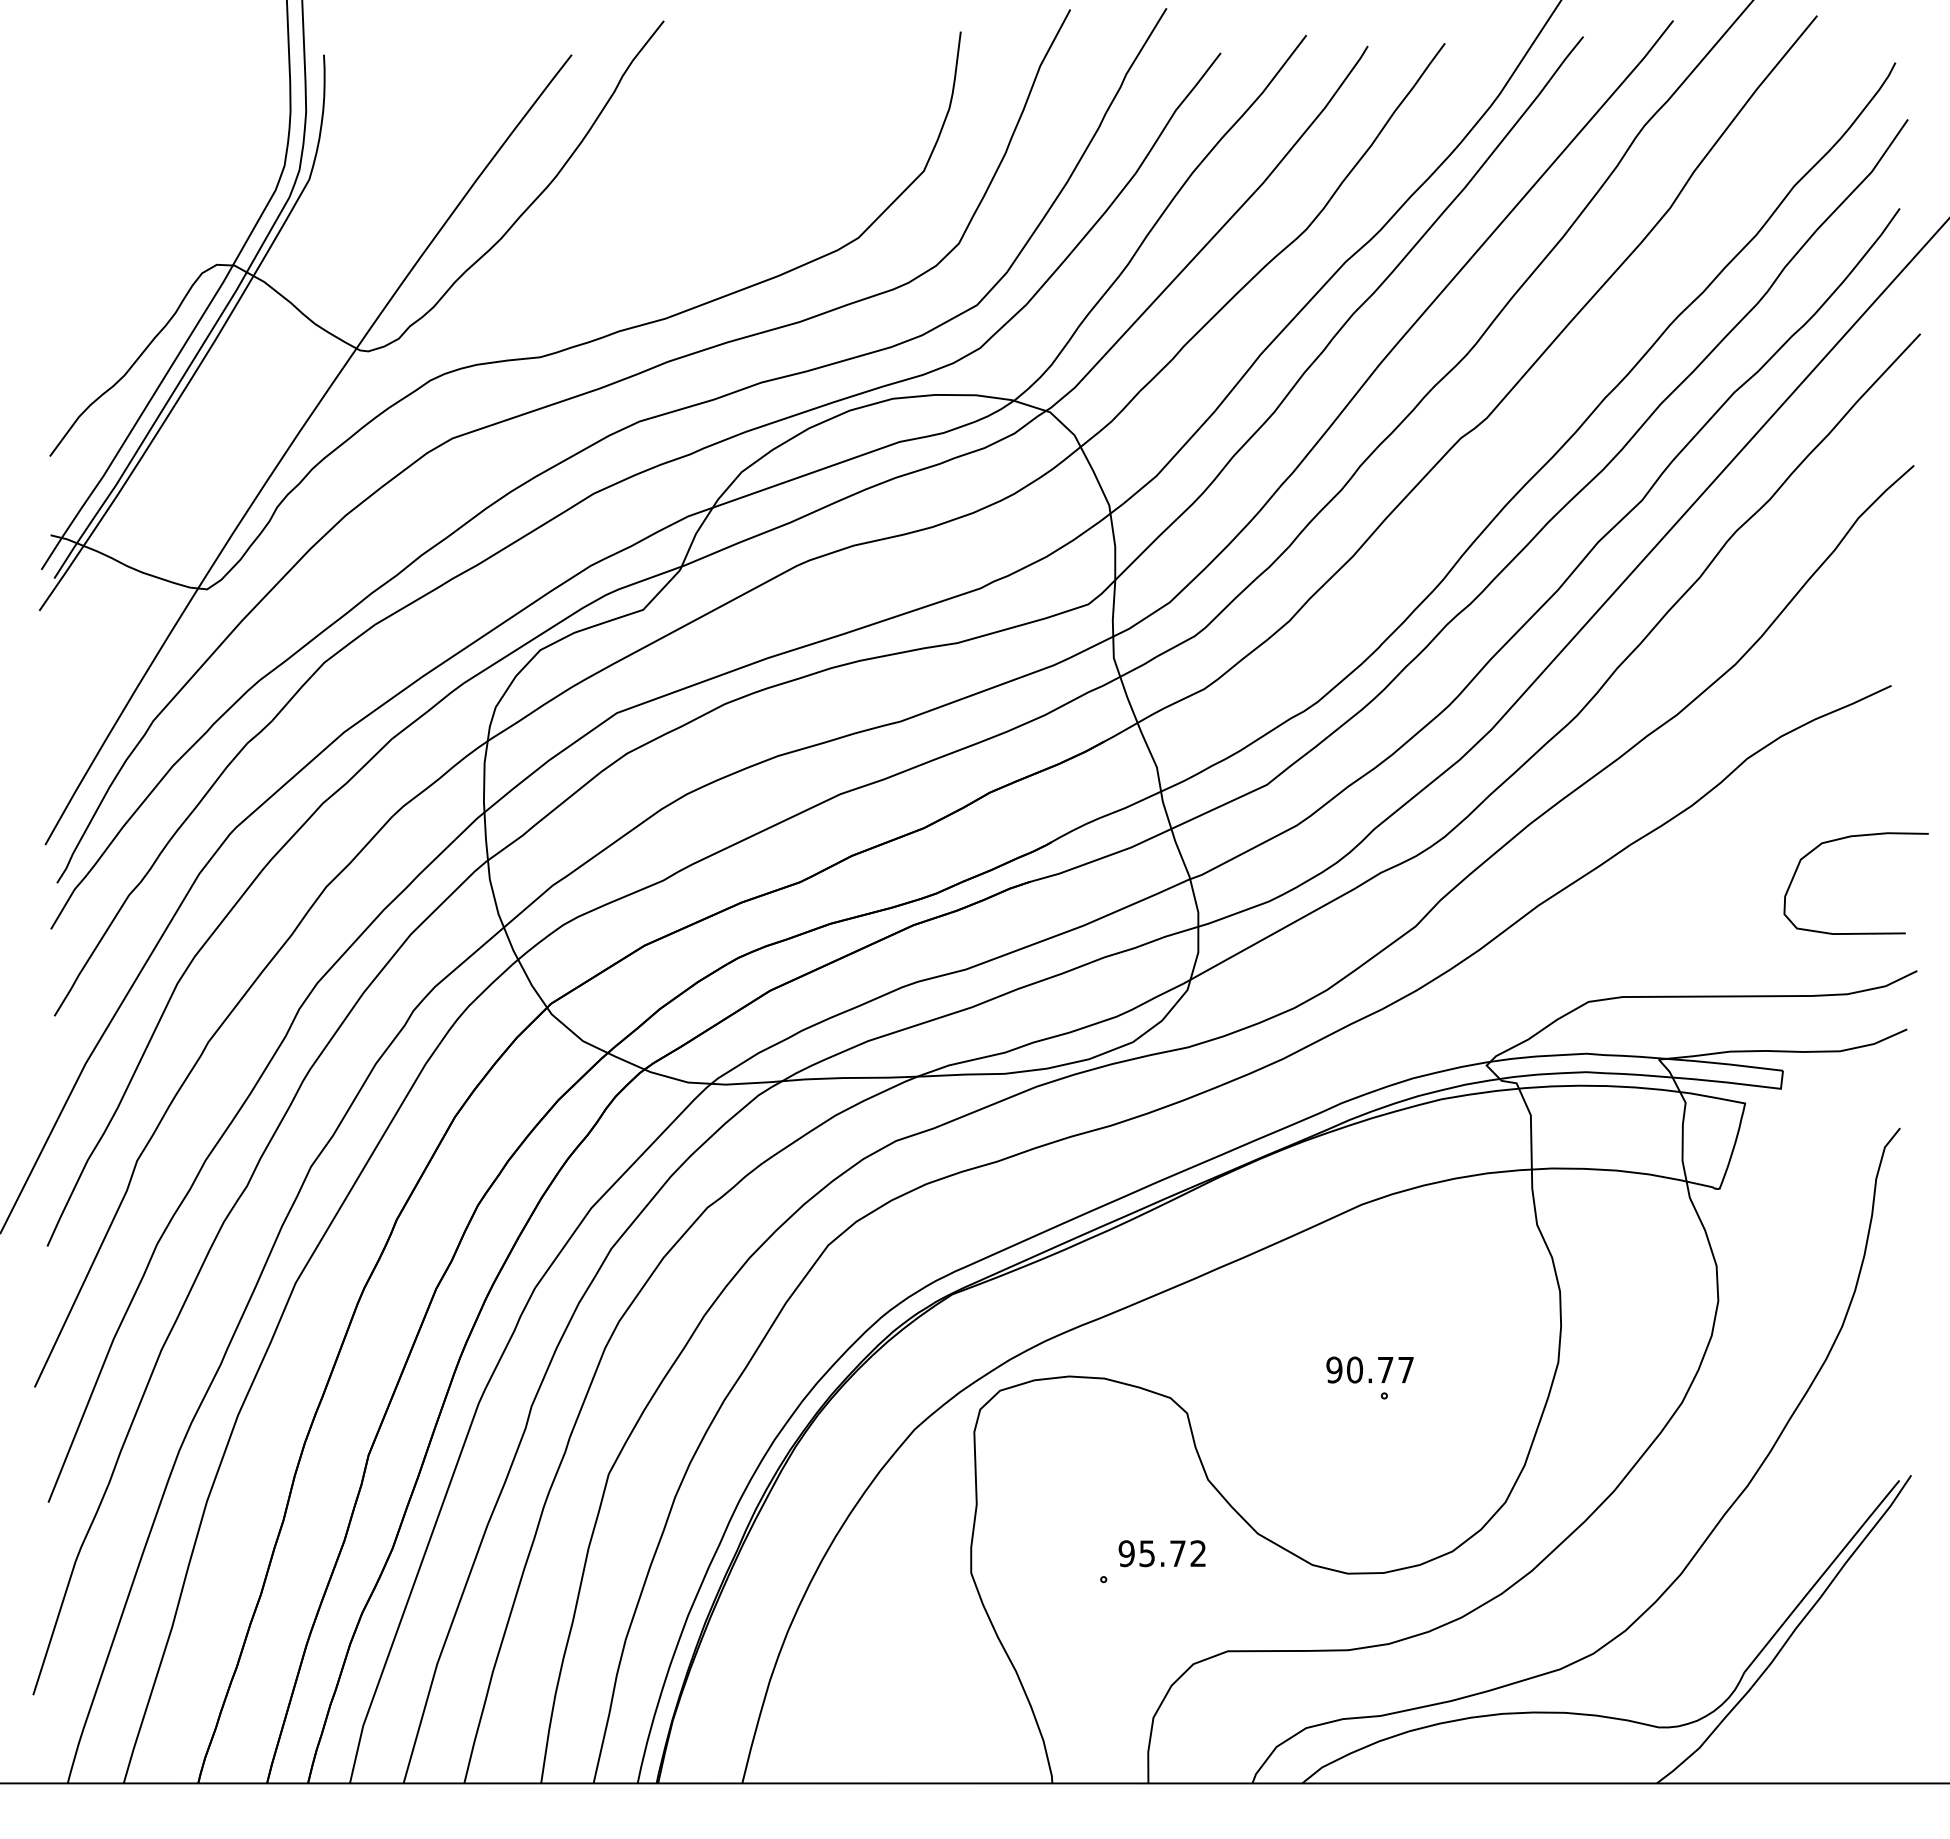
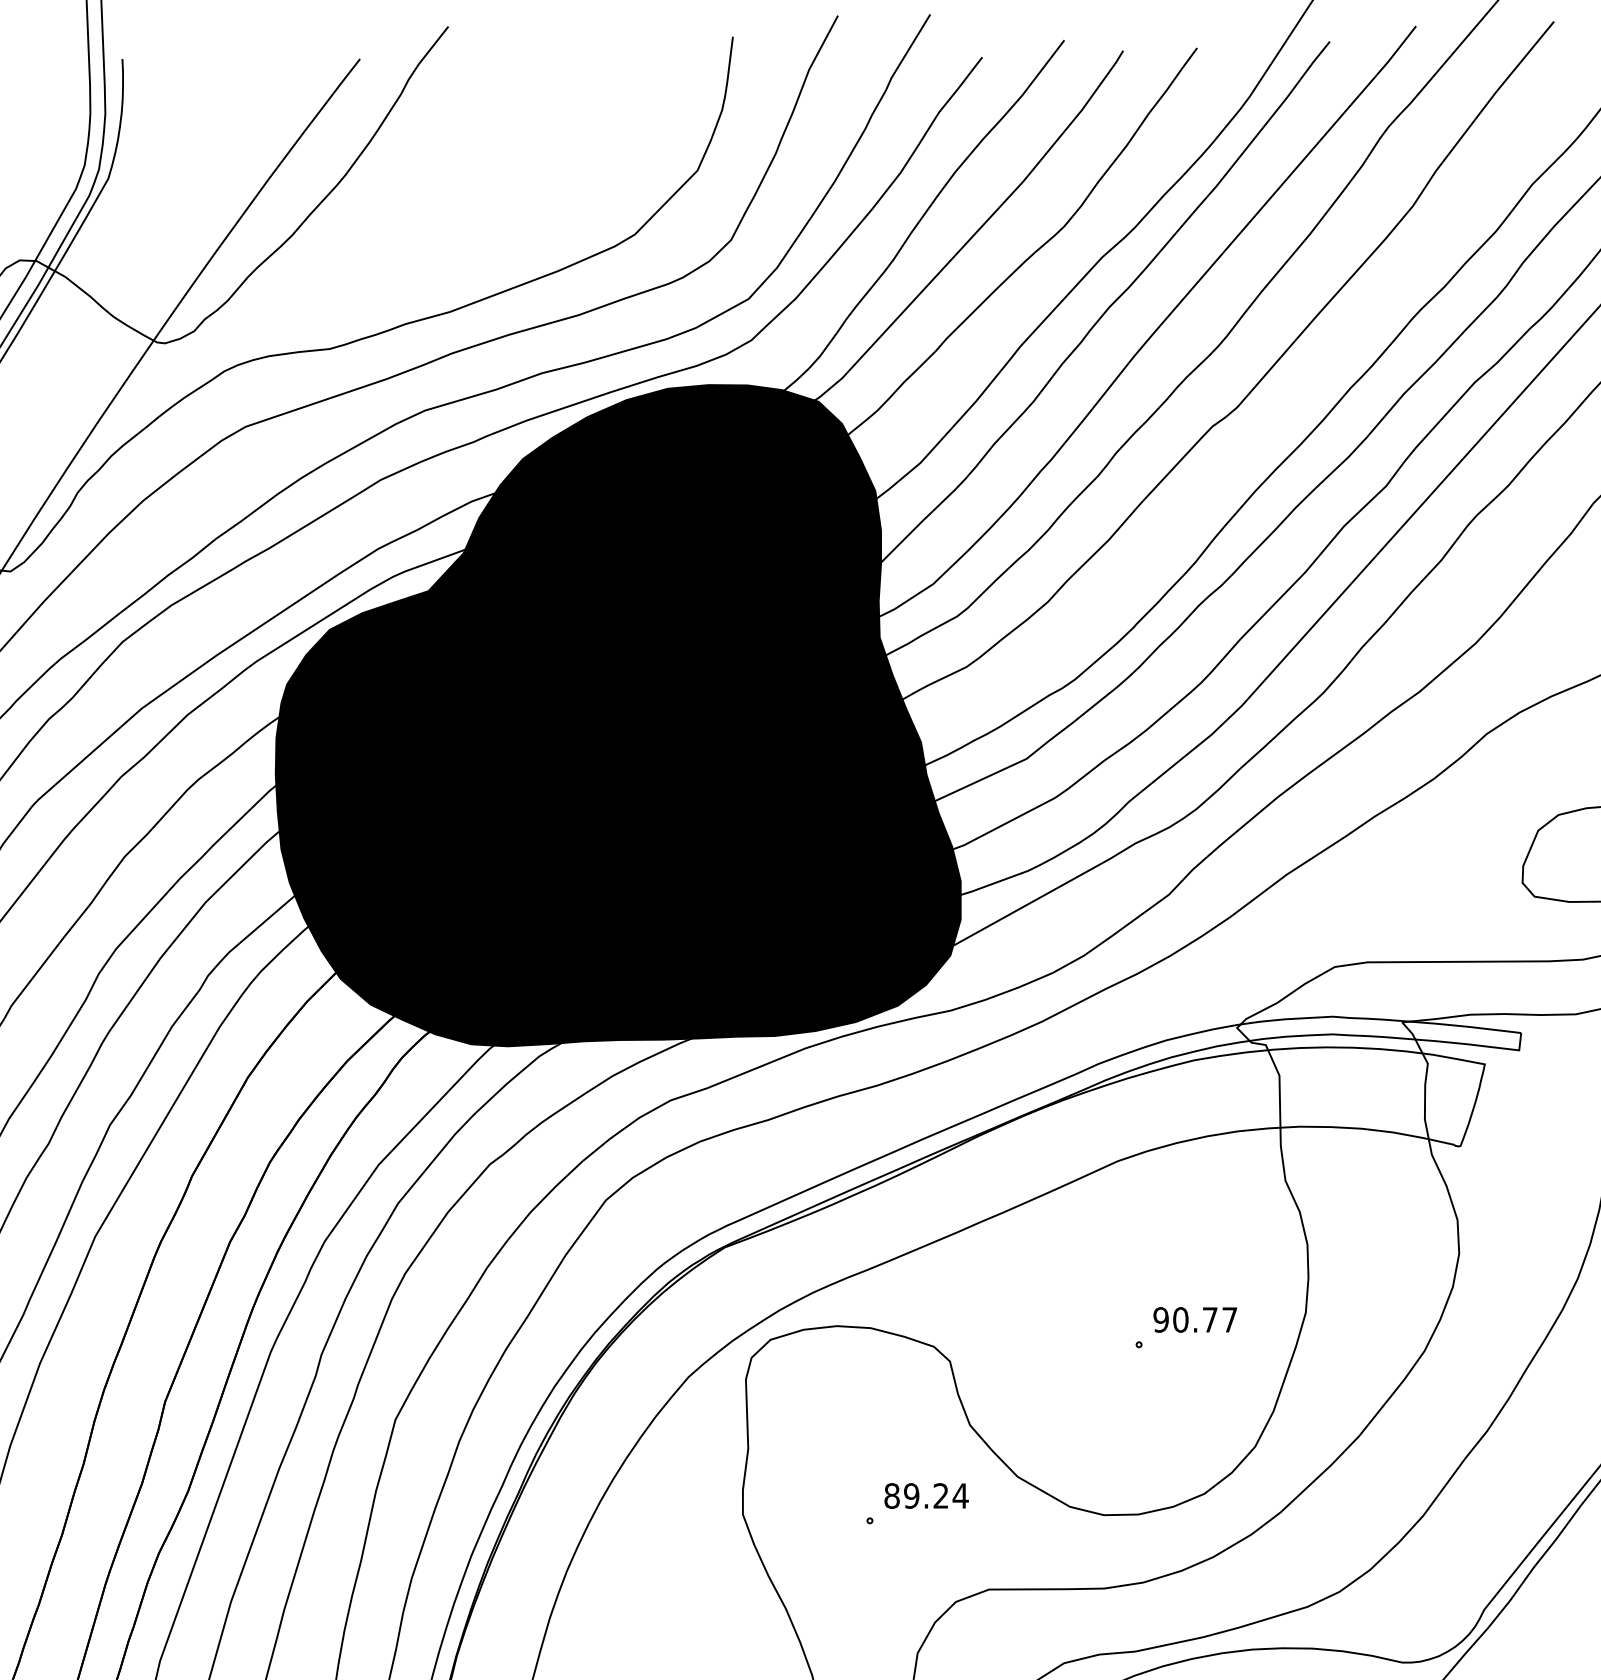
fill: (840, 739) -> (617, 715), added
text: (1369, 1369) -> (1194, 1319), moved
text: (1162, 1553) -> (926, 1495), 95.72 -> 89.24

